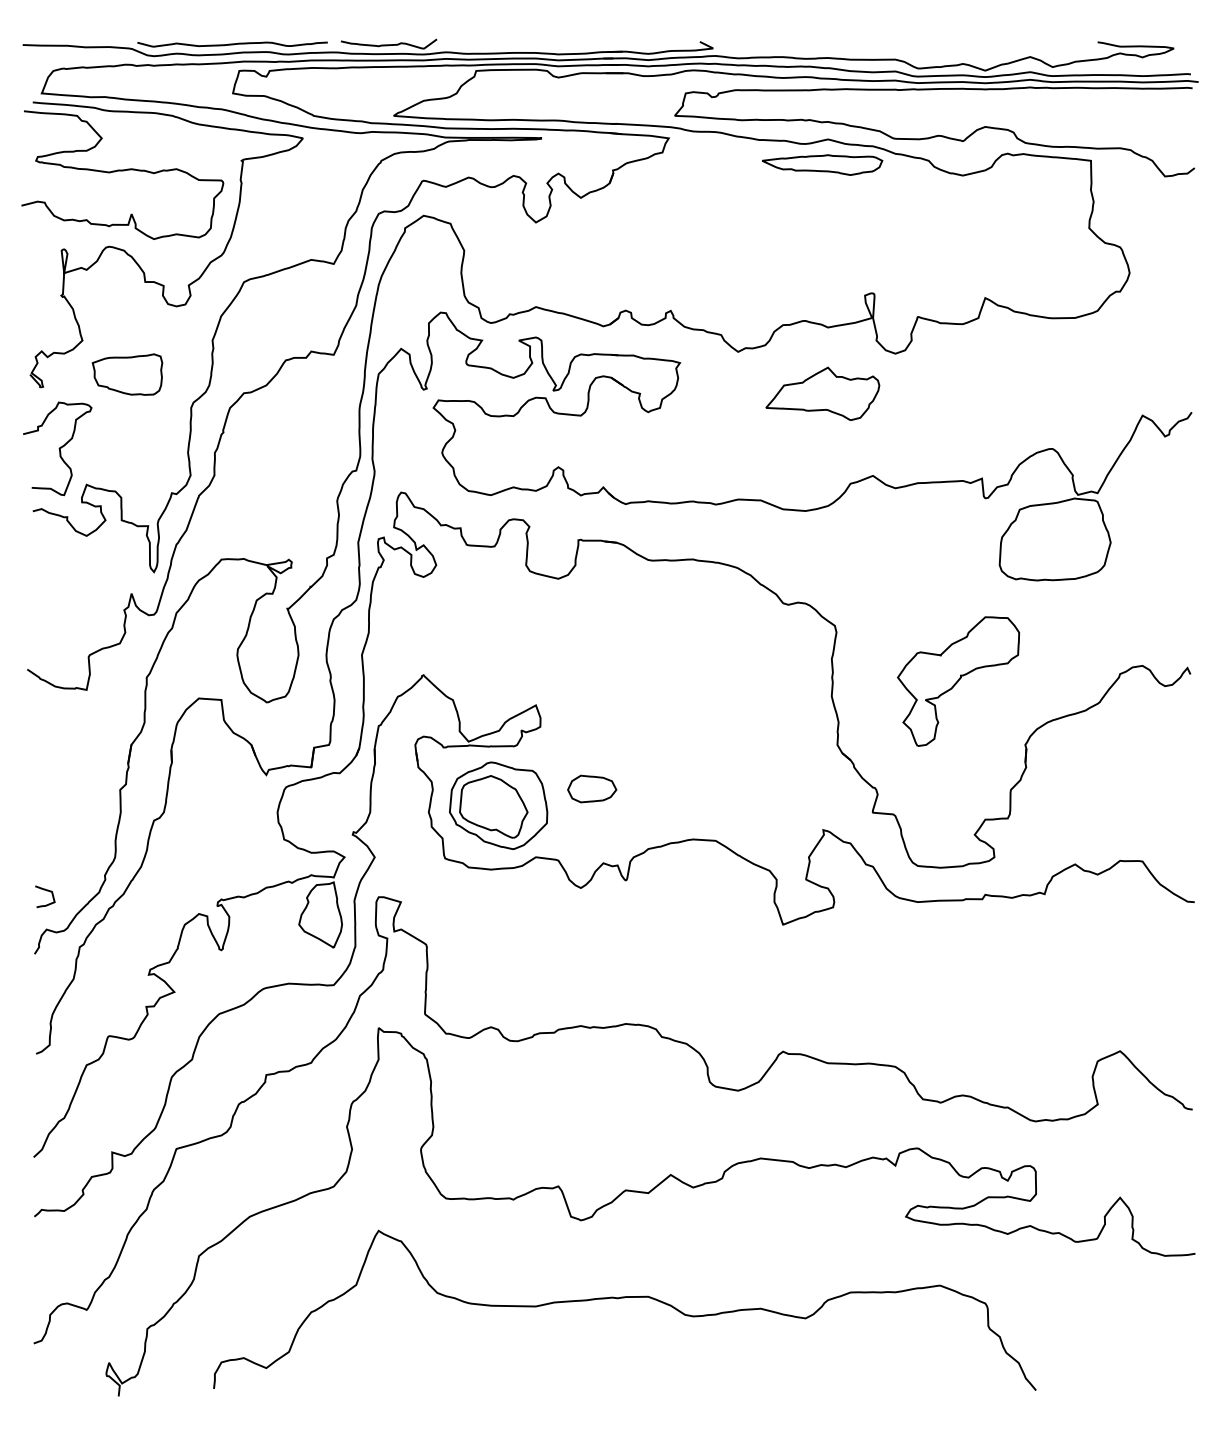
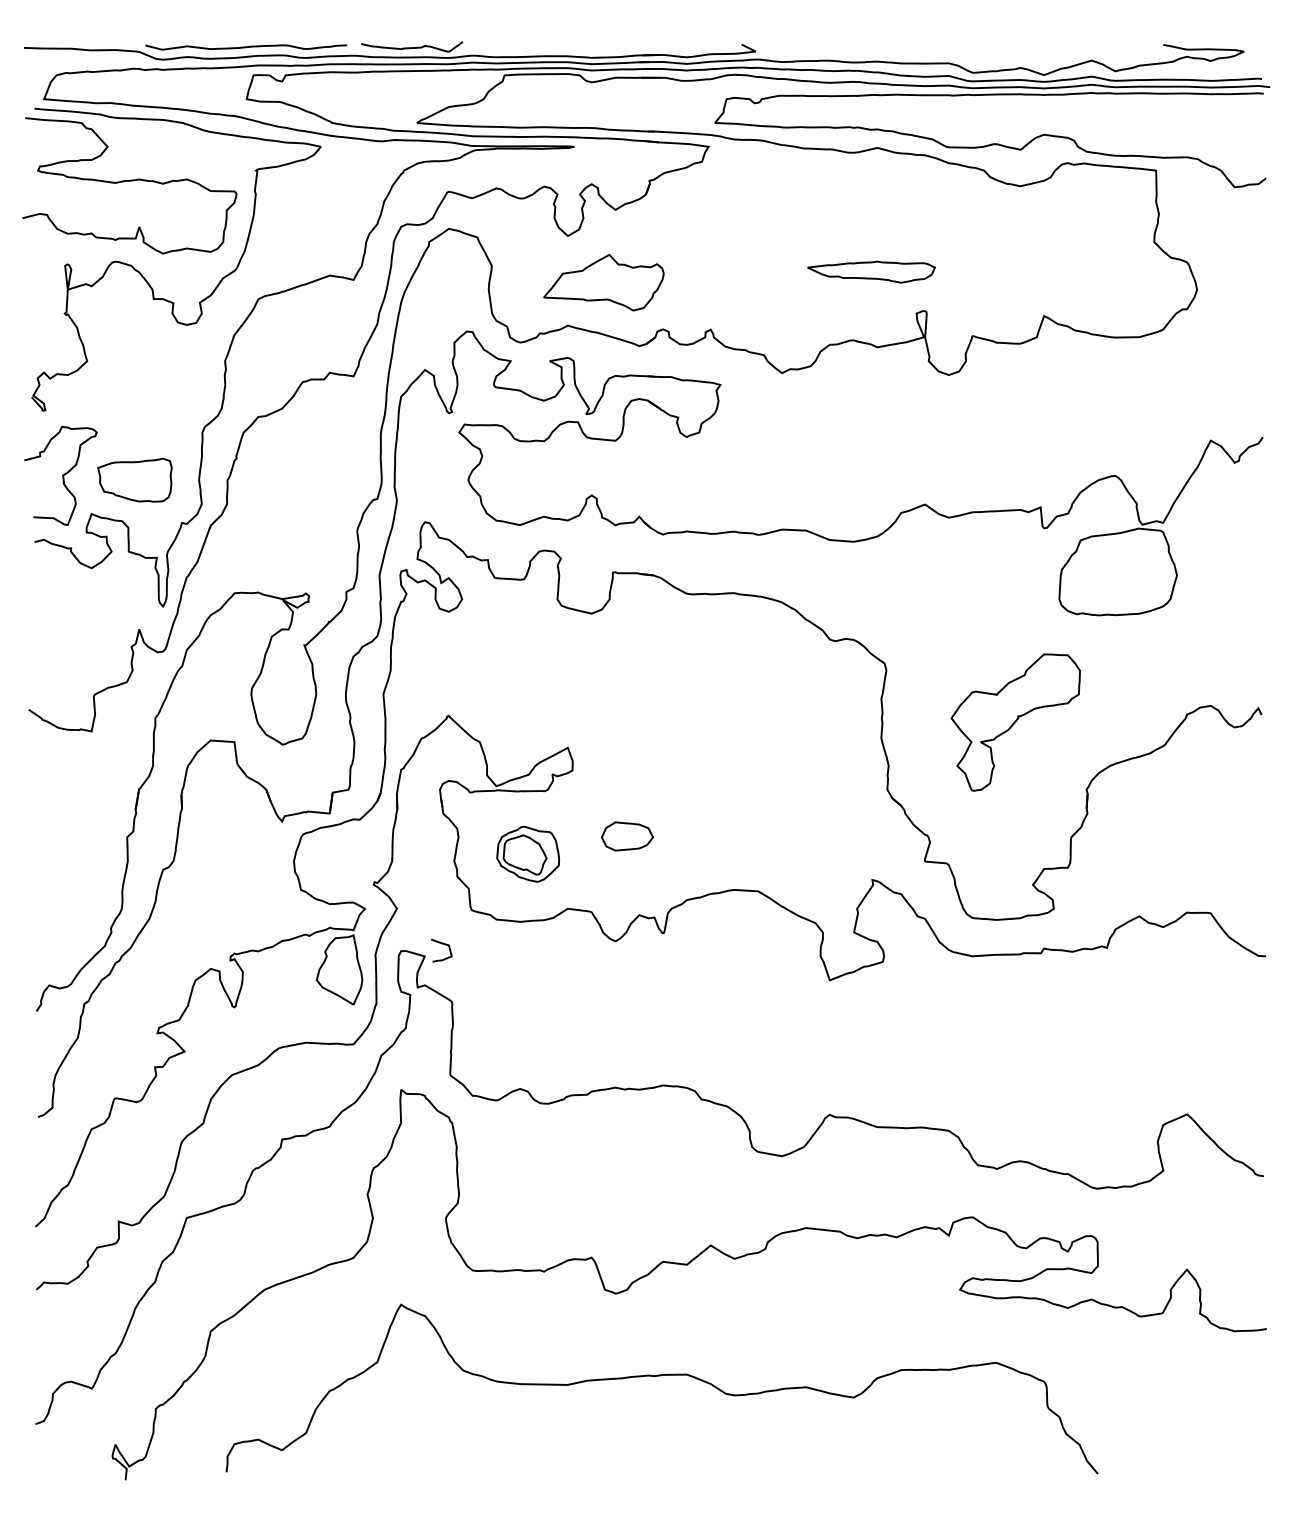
part: (822, 164) -> (871, 271), moved
part: (127, 373) -> (134, 479), moved
part: (822, 393) -> (603, 282), moved
part: (497, 806) -> (527, 854), size x0.6
curve: (45, 890) -> (441, 944), moved

